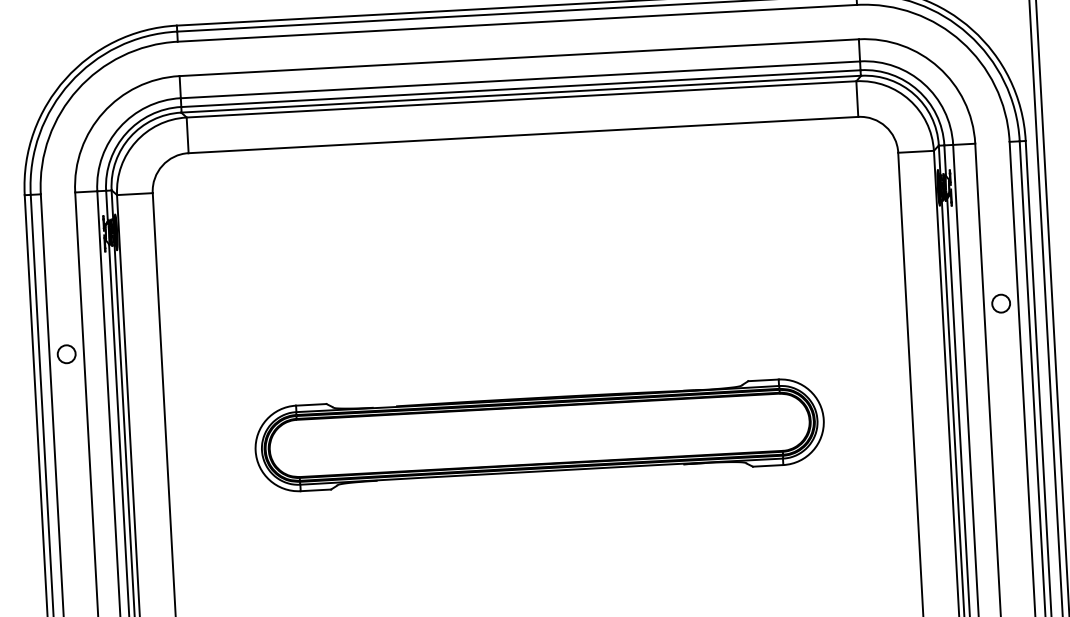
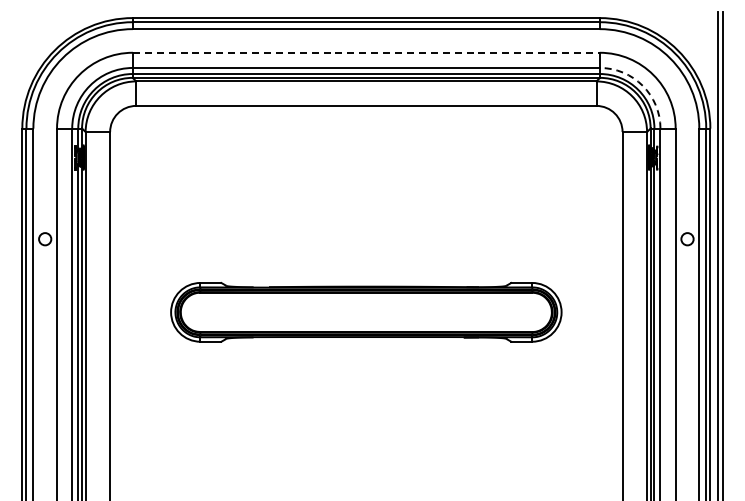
line: (519, 57) -> (366, 52), solid -> dashed
arc: (923, 83) -> (642, 85), solid -> dashed

